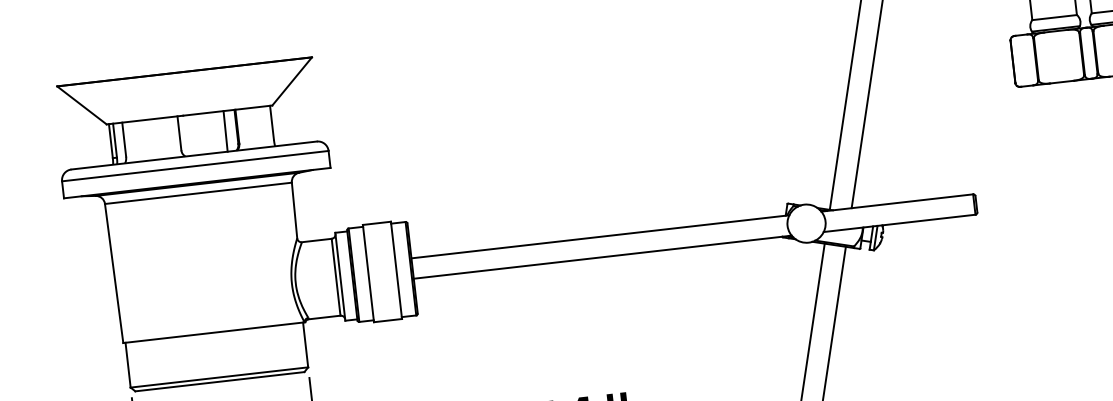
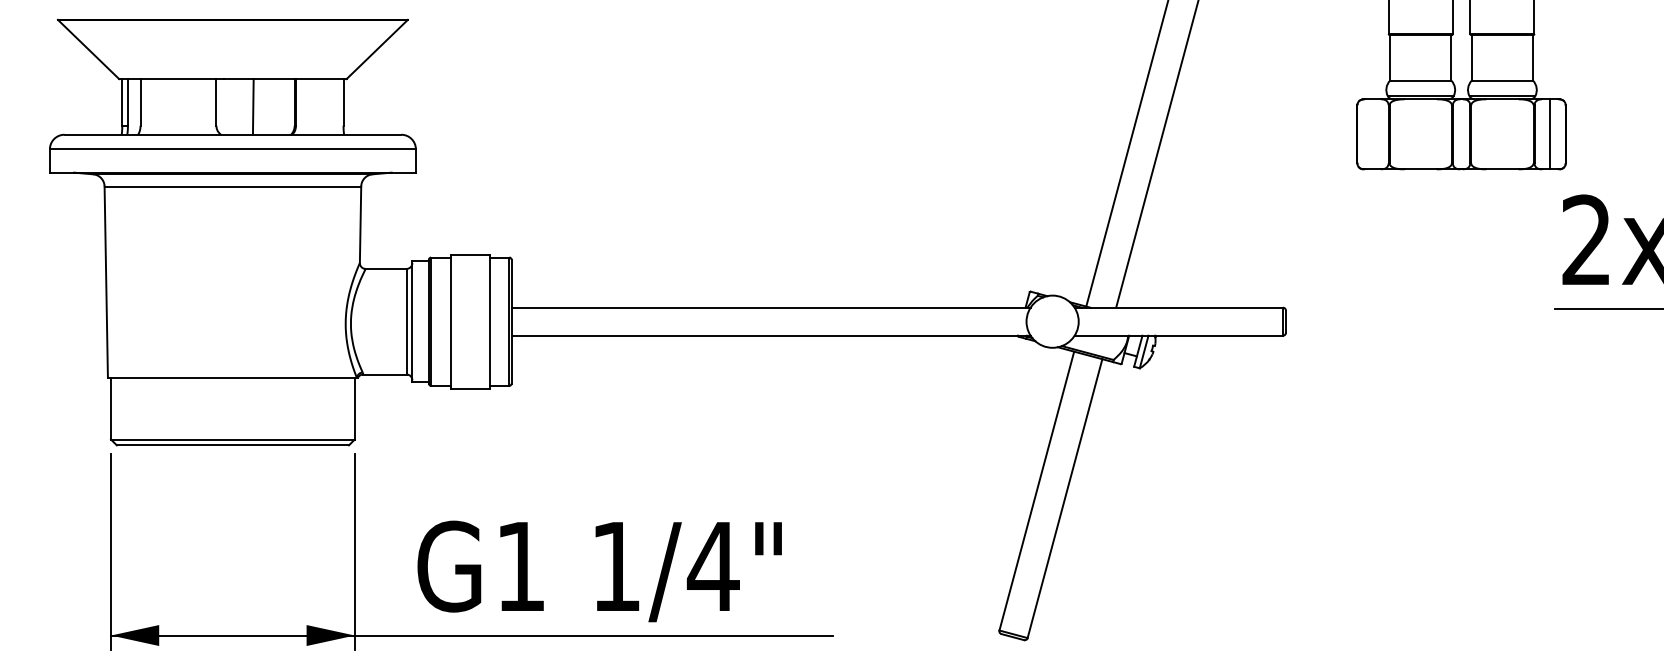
line: (224, 131) -> (252, 106), moved

